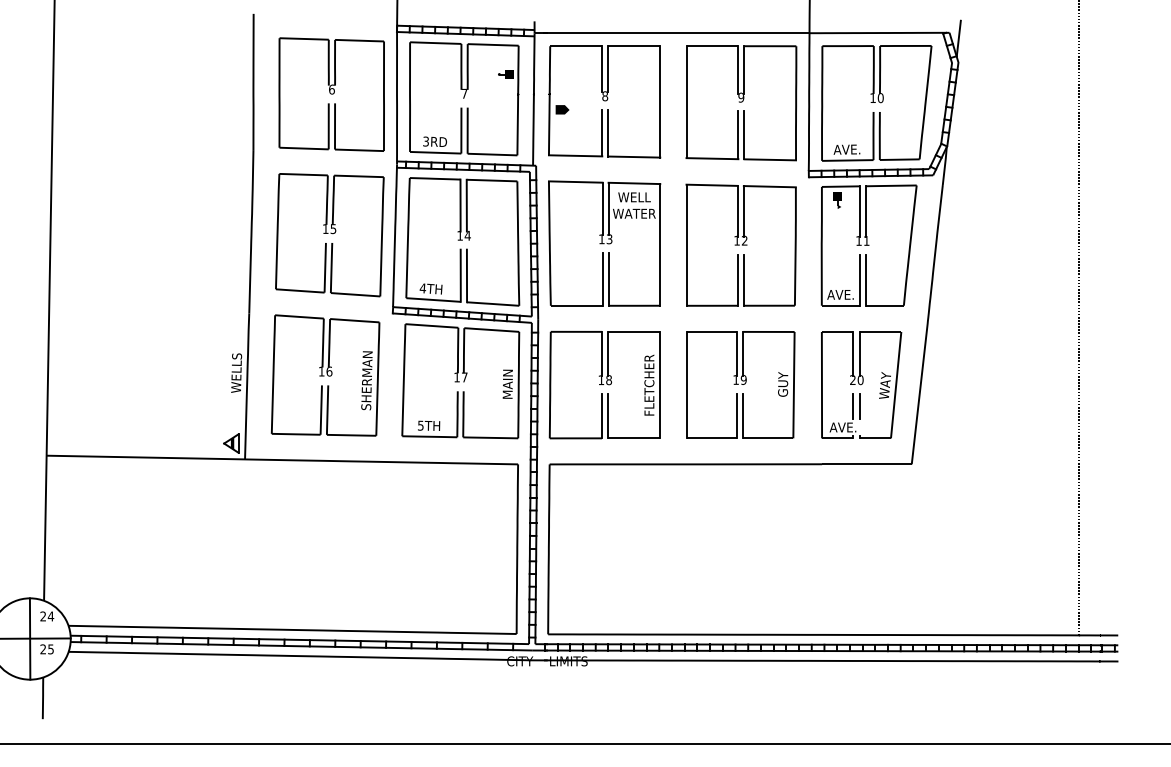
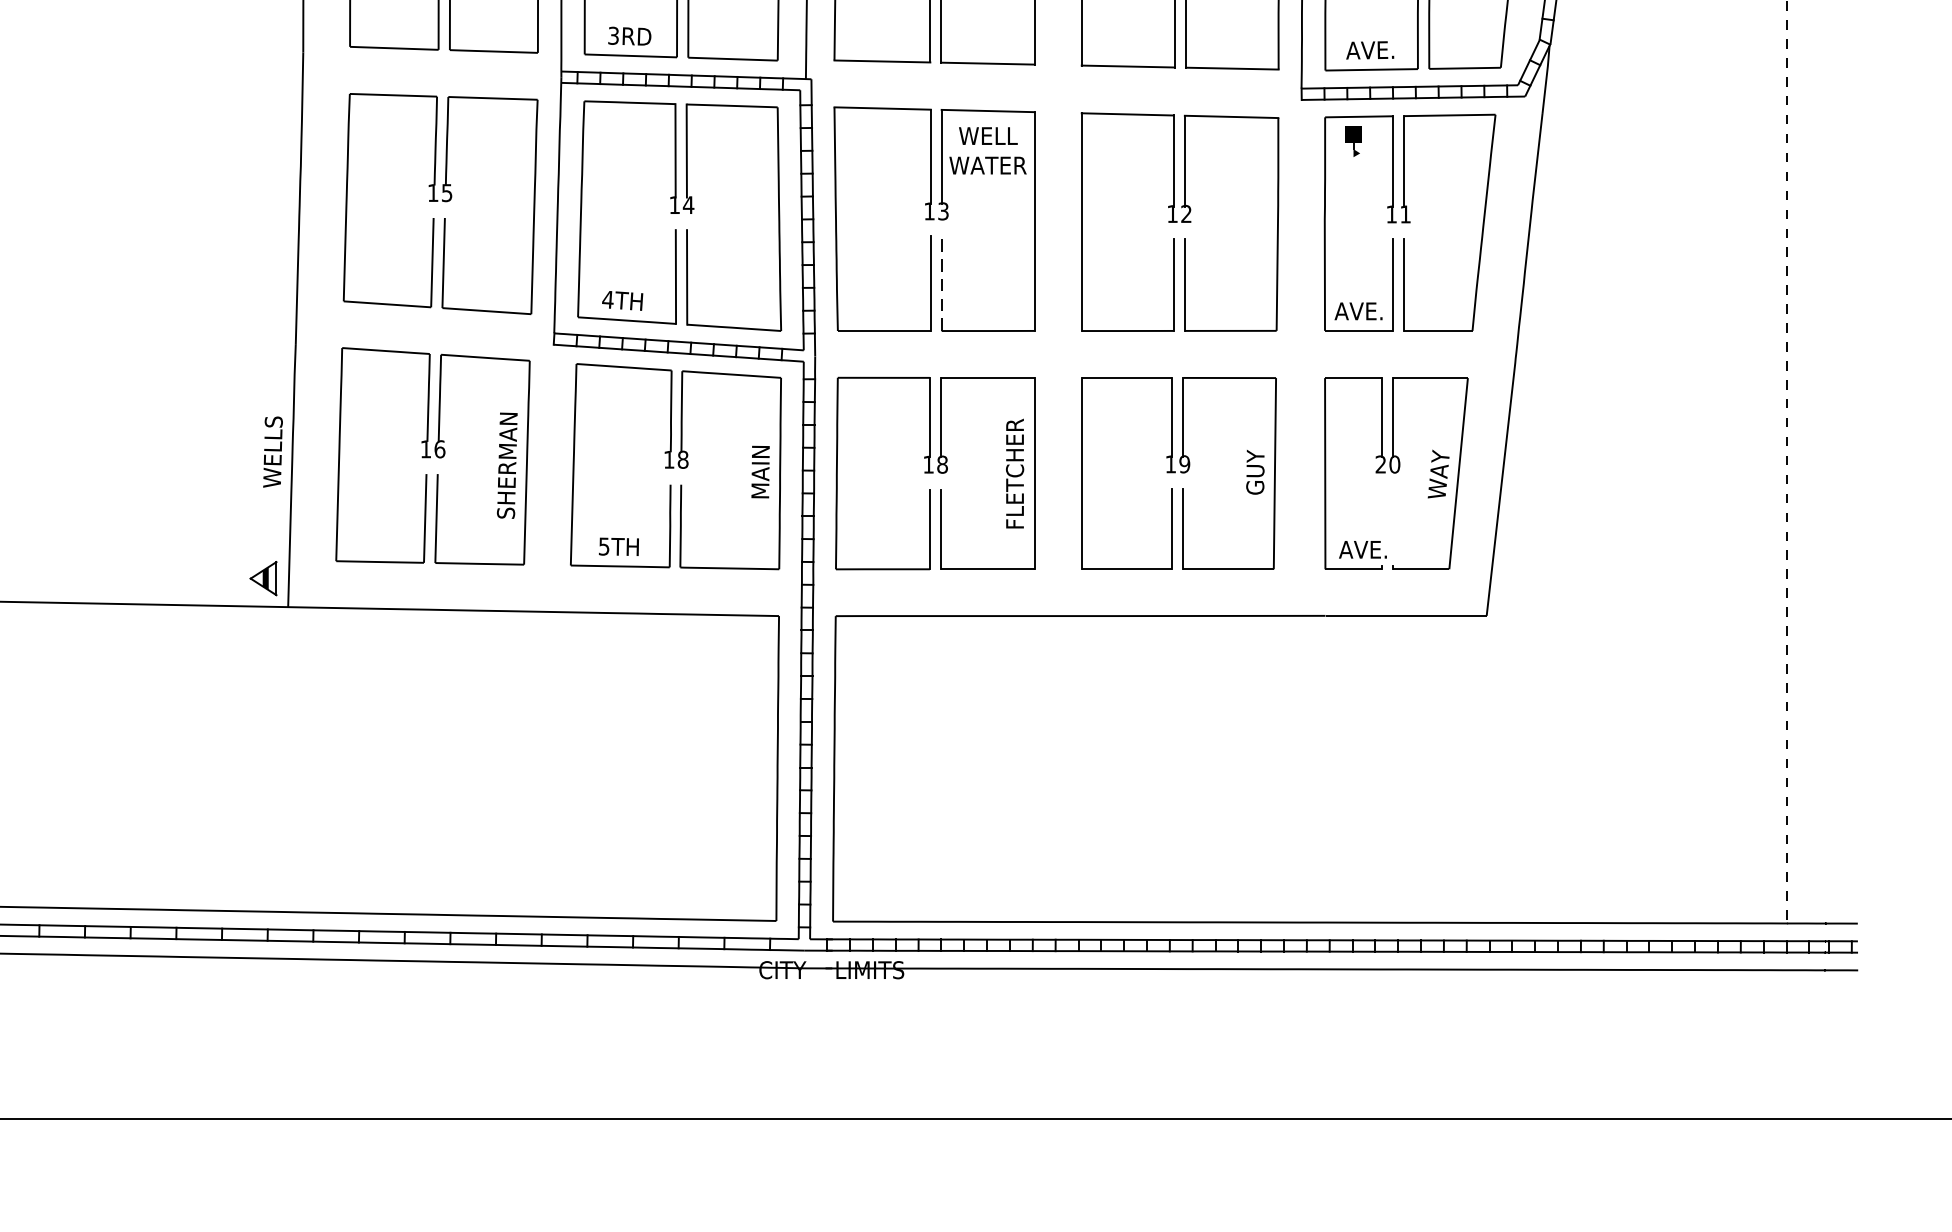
line: (608, 278) -> (941, 281), solid -> dashed
text: (464, 377) -> (682, 459), 17 -> 18
line: (853, 405) -> (1381, 510), removed
line: (859, 405) -> (1392, 510), removed

